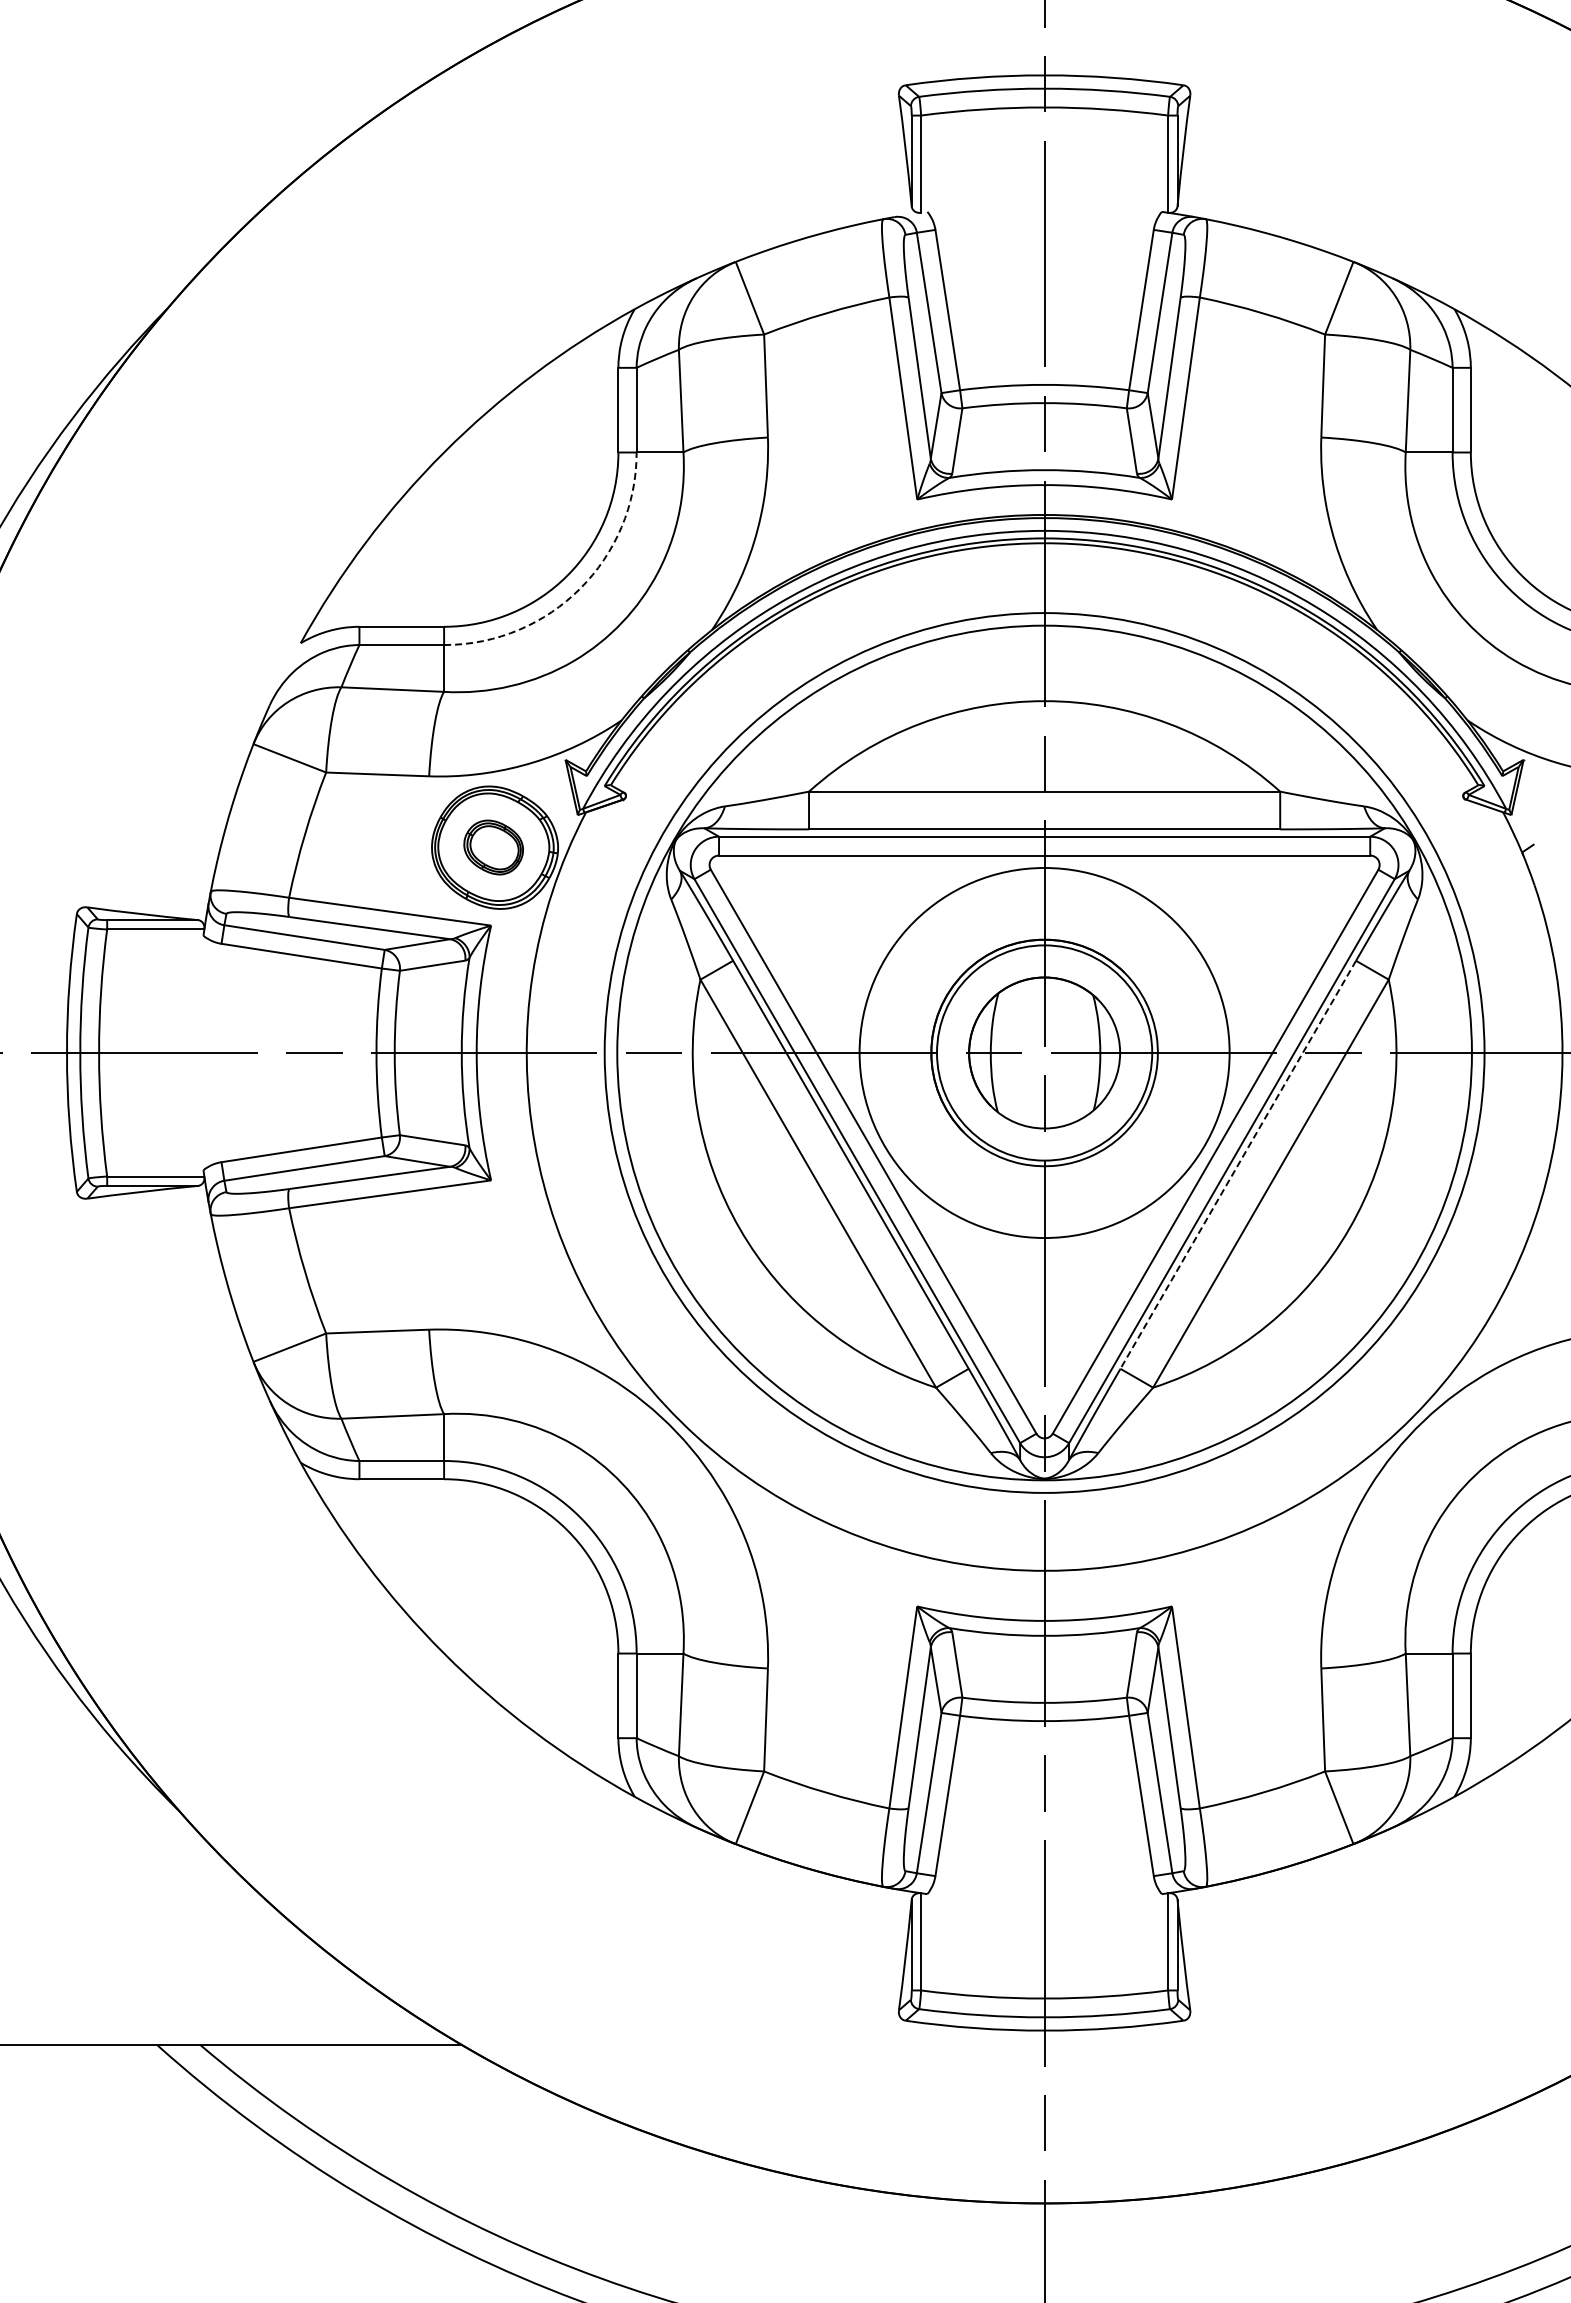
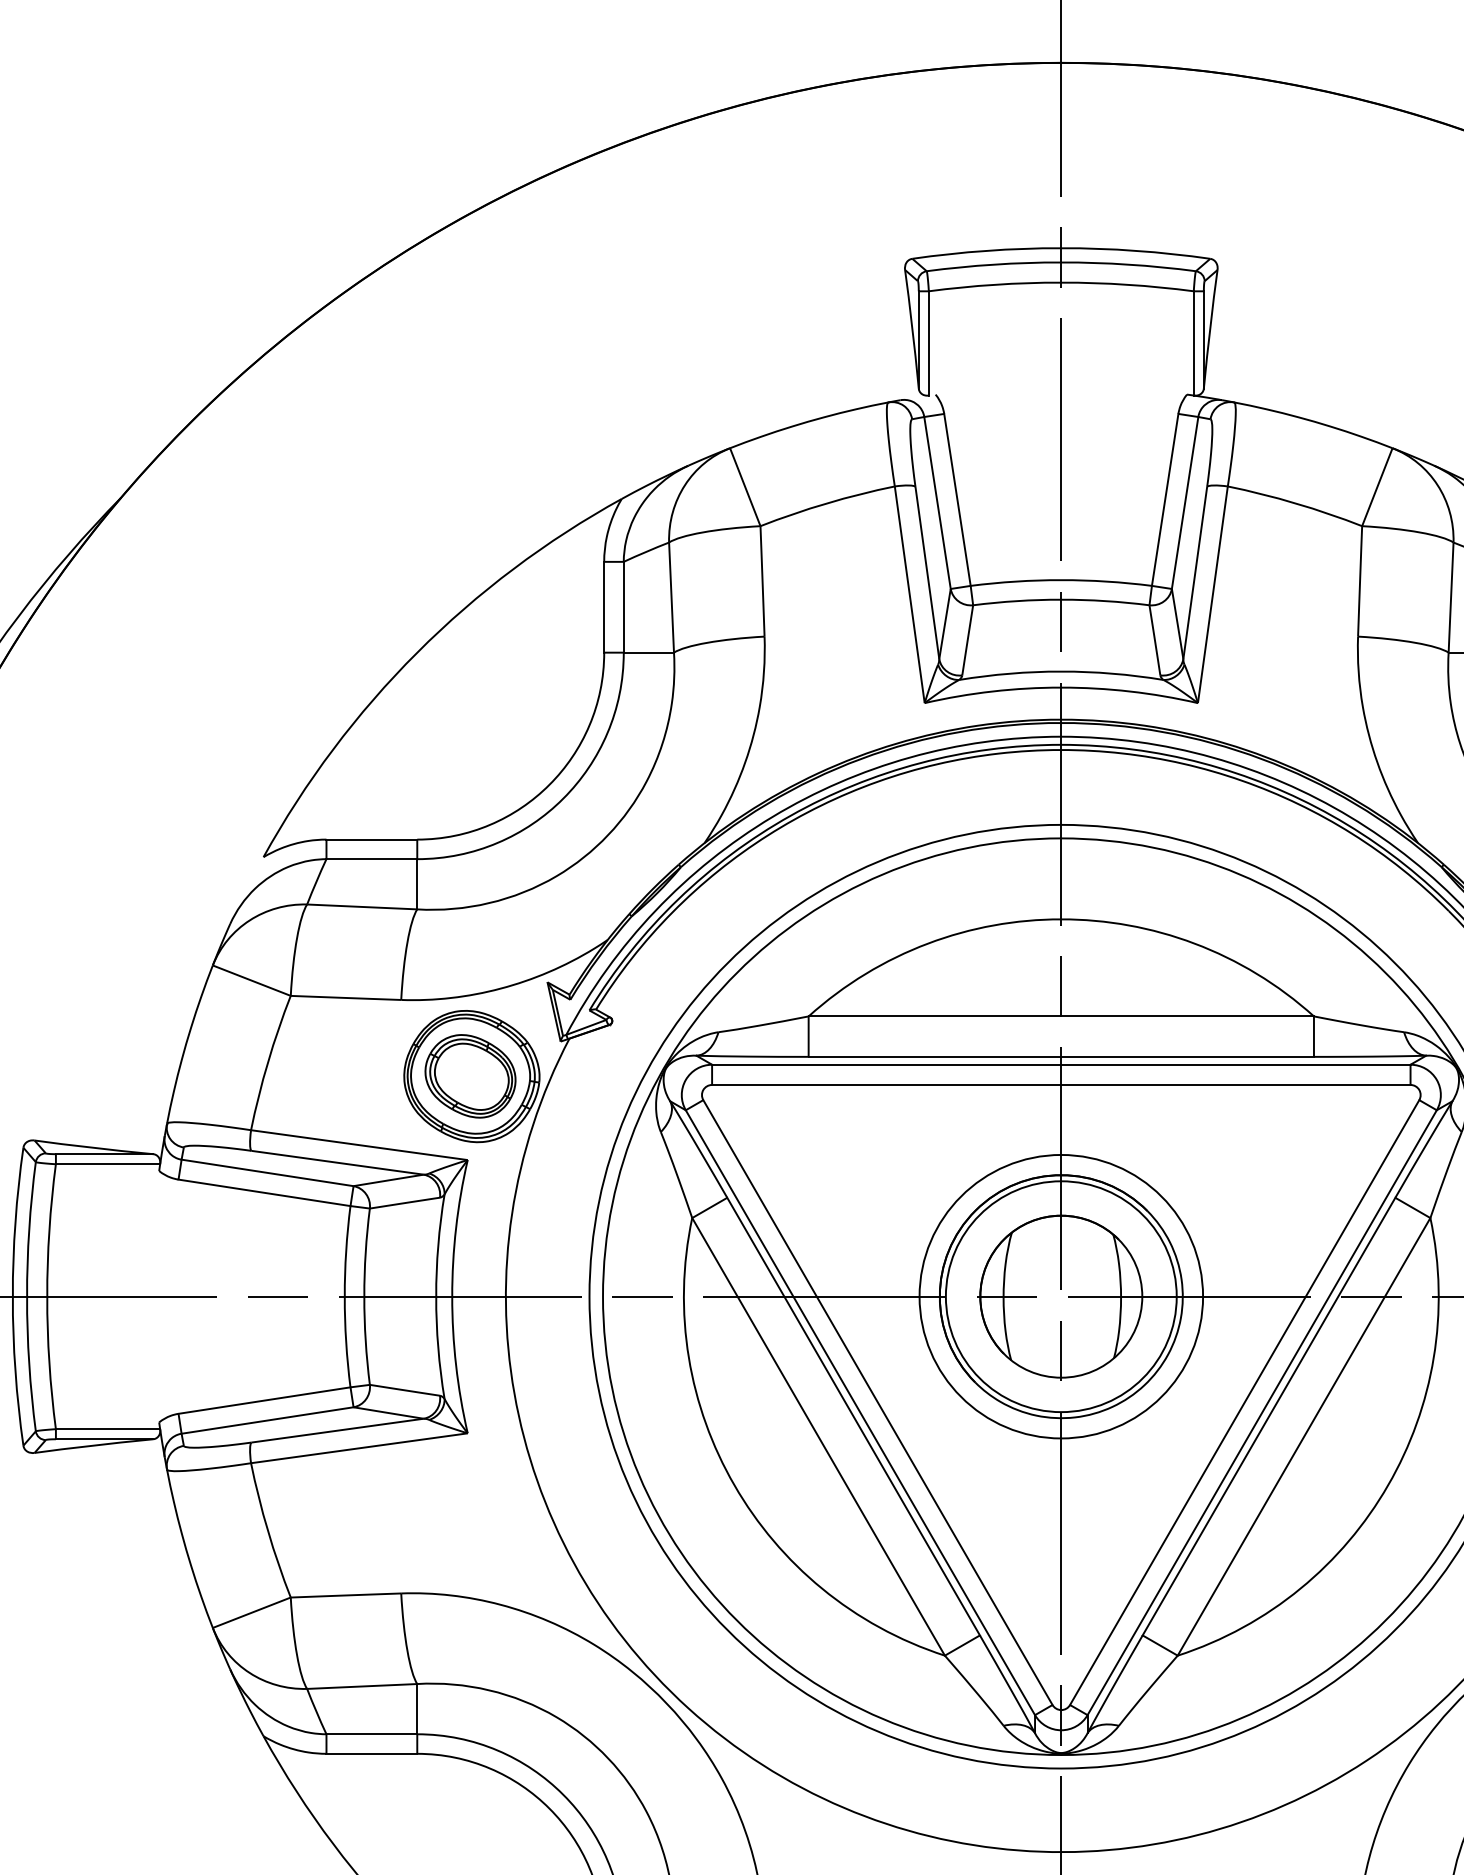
arc: (580, 588) -> (563, 798), dashed -> solid
part: (493, 847) -> (470, 1076), size x1.43
circle: (1044, 1052) -> (1061, 1296), size x0.71
line: (1238, 1164) -> (1269, 1416), dashed -> solid

